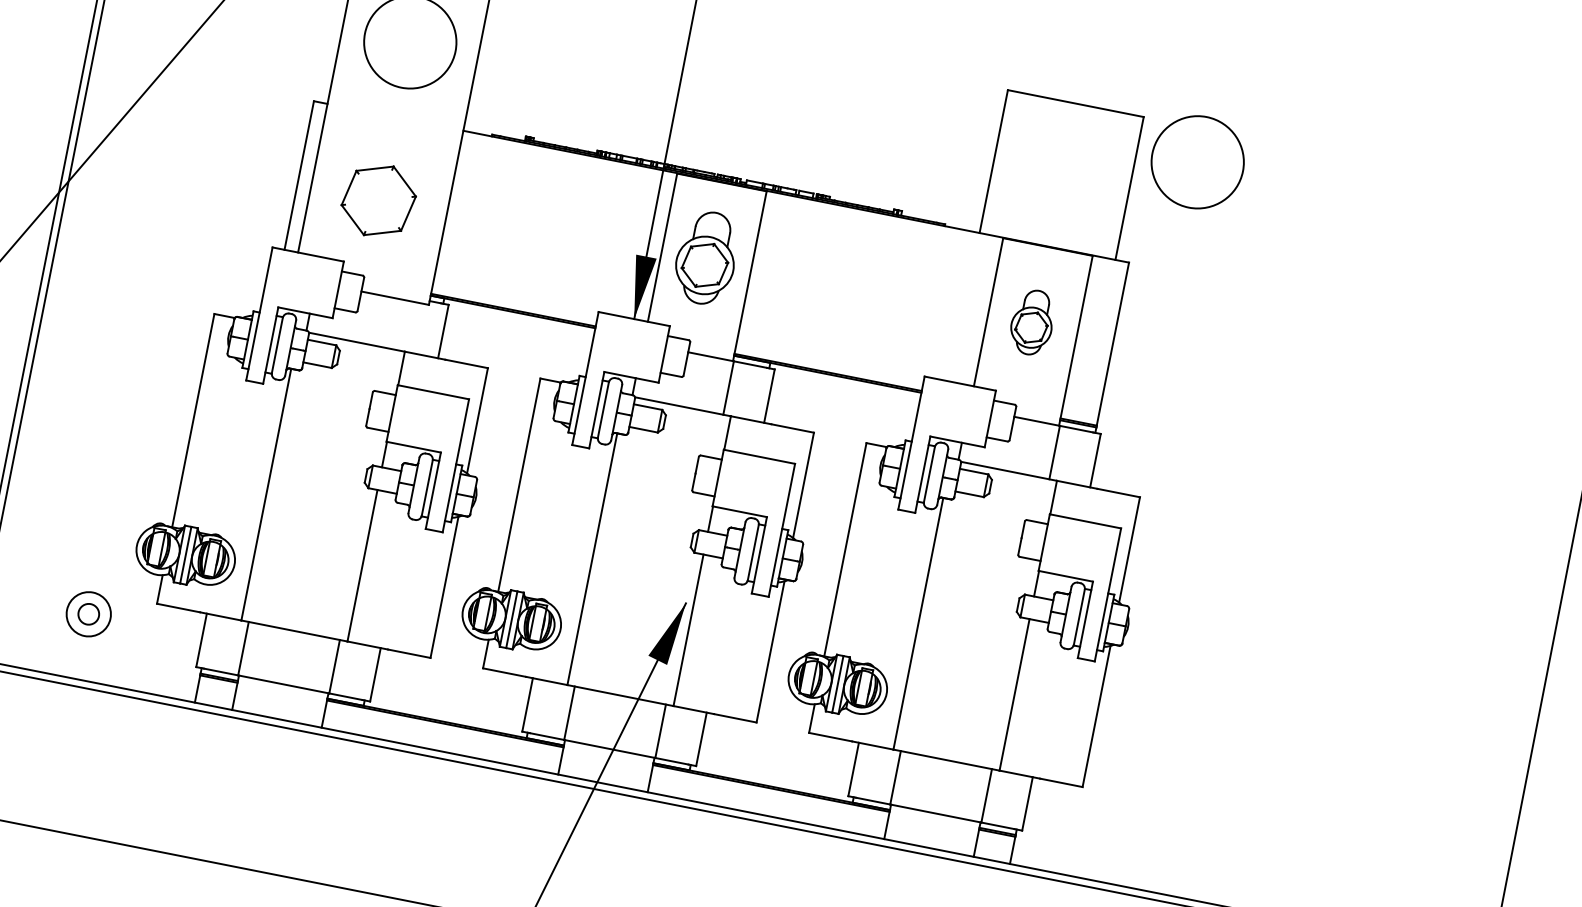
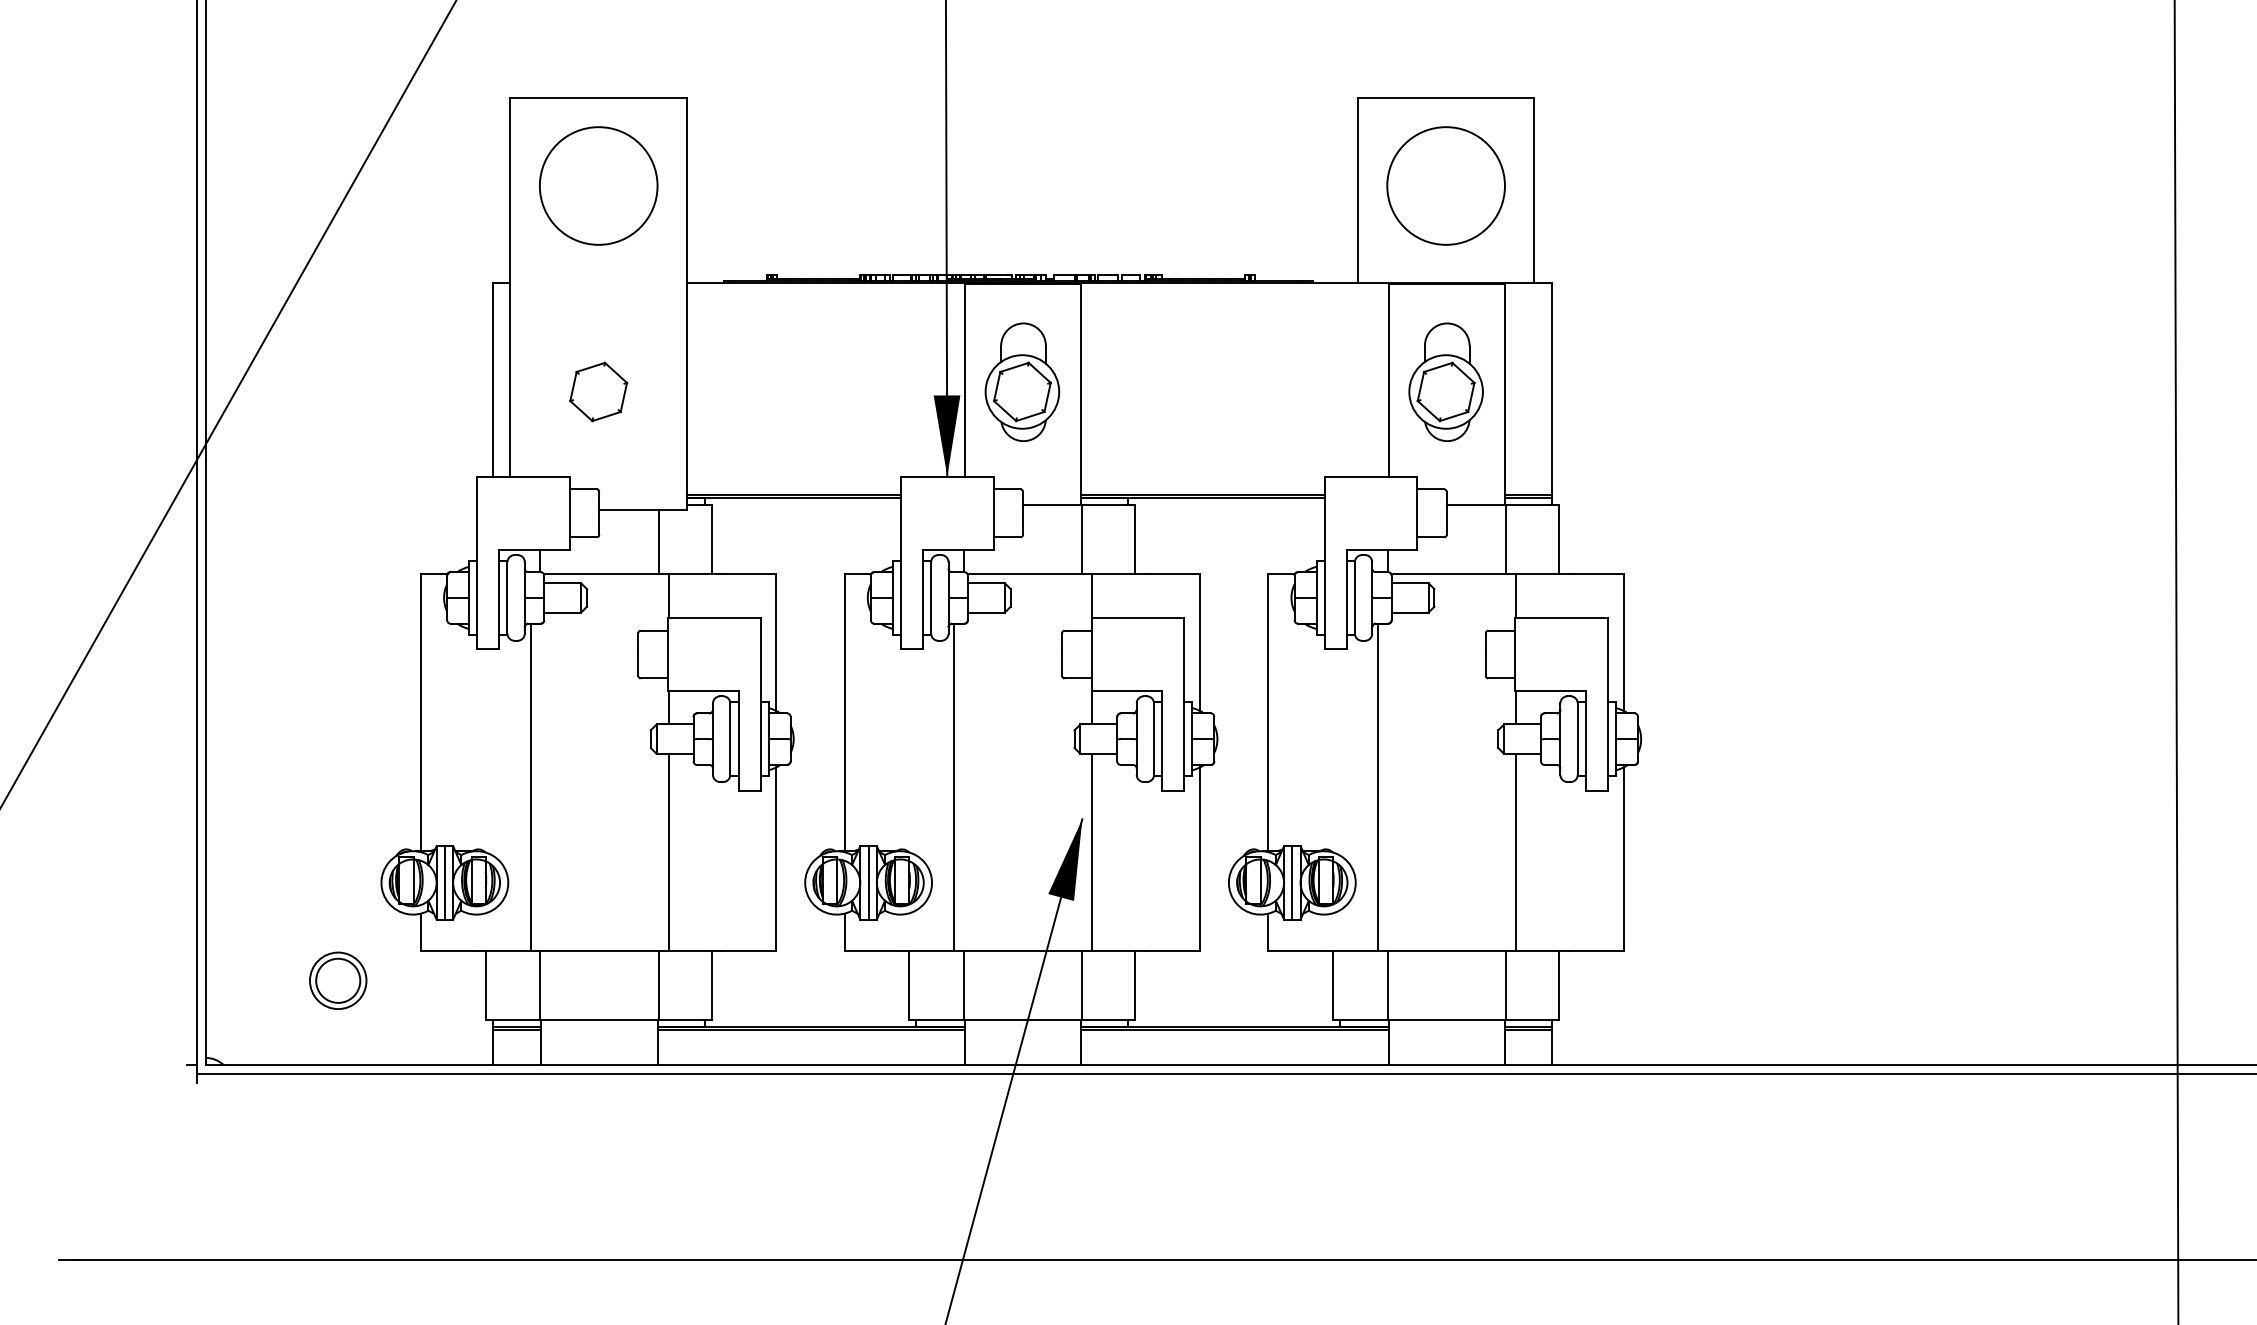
circle: (1197, 161) -> (1445, 185), moved
part: (378, 200) -> (598, 391), size x0.62
part: (1032, 321) -> (1445, 381), size x1.43
line: (402, 325) -> (658, 541), added
circle: (89, 614) -> (338, 980), size x1.67

